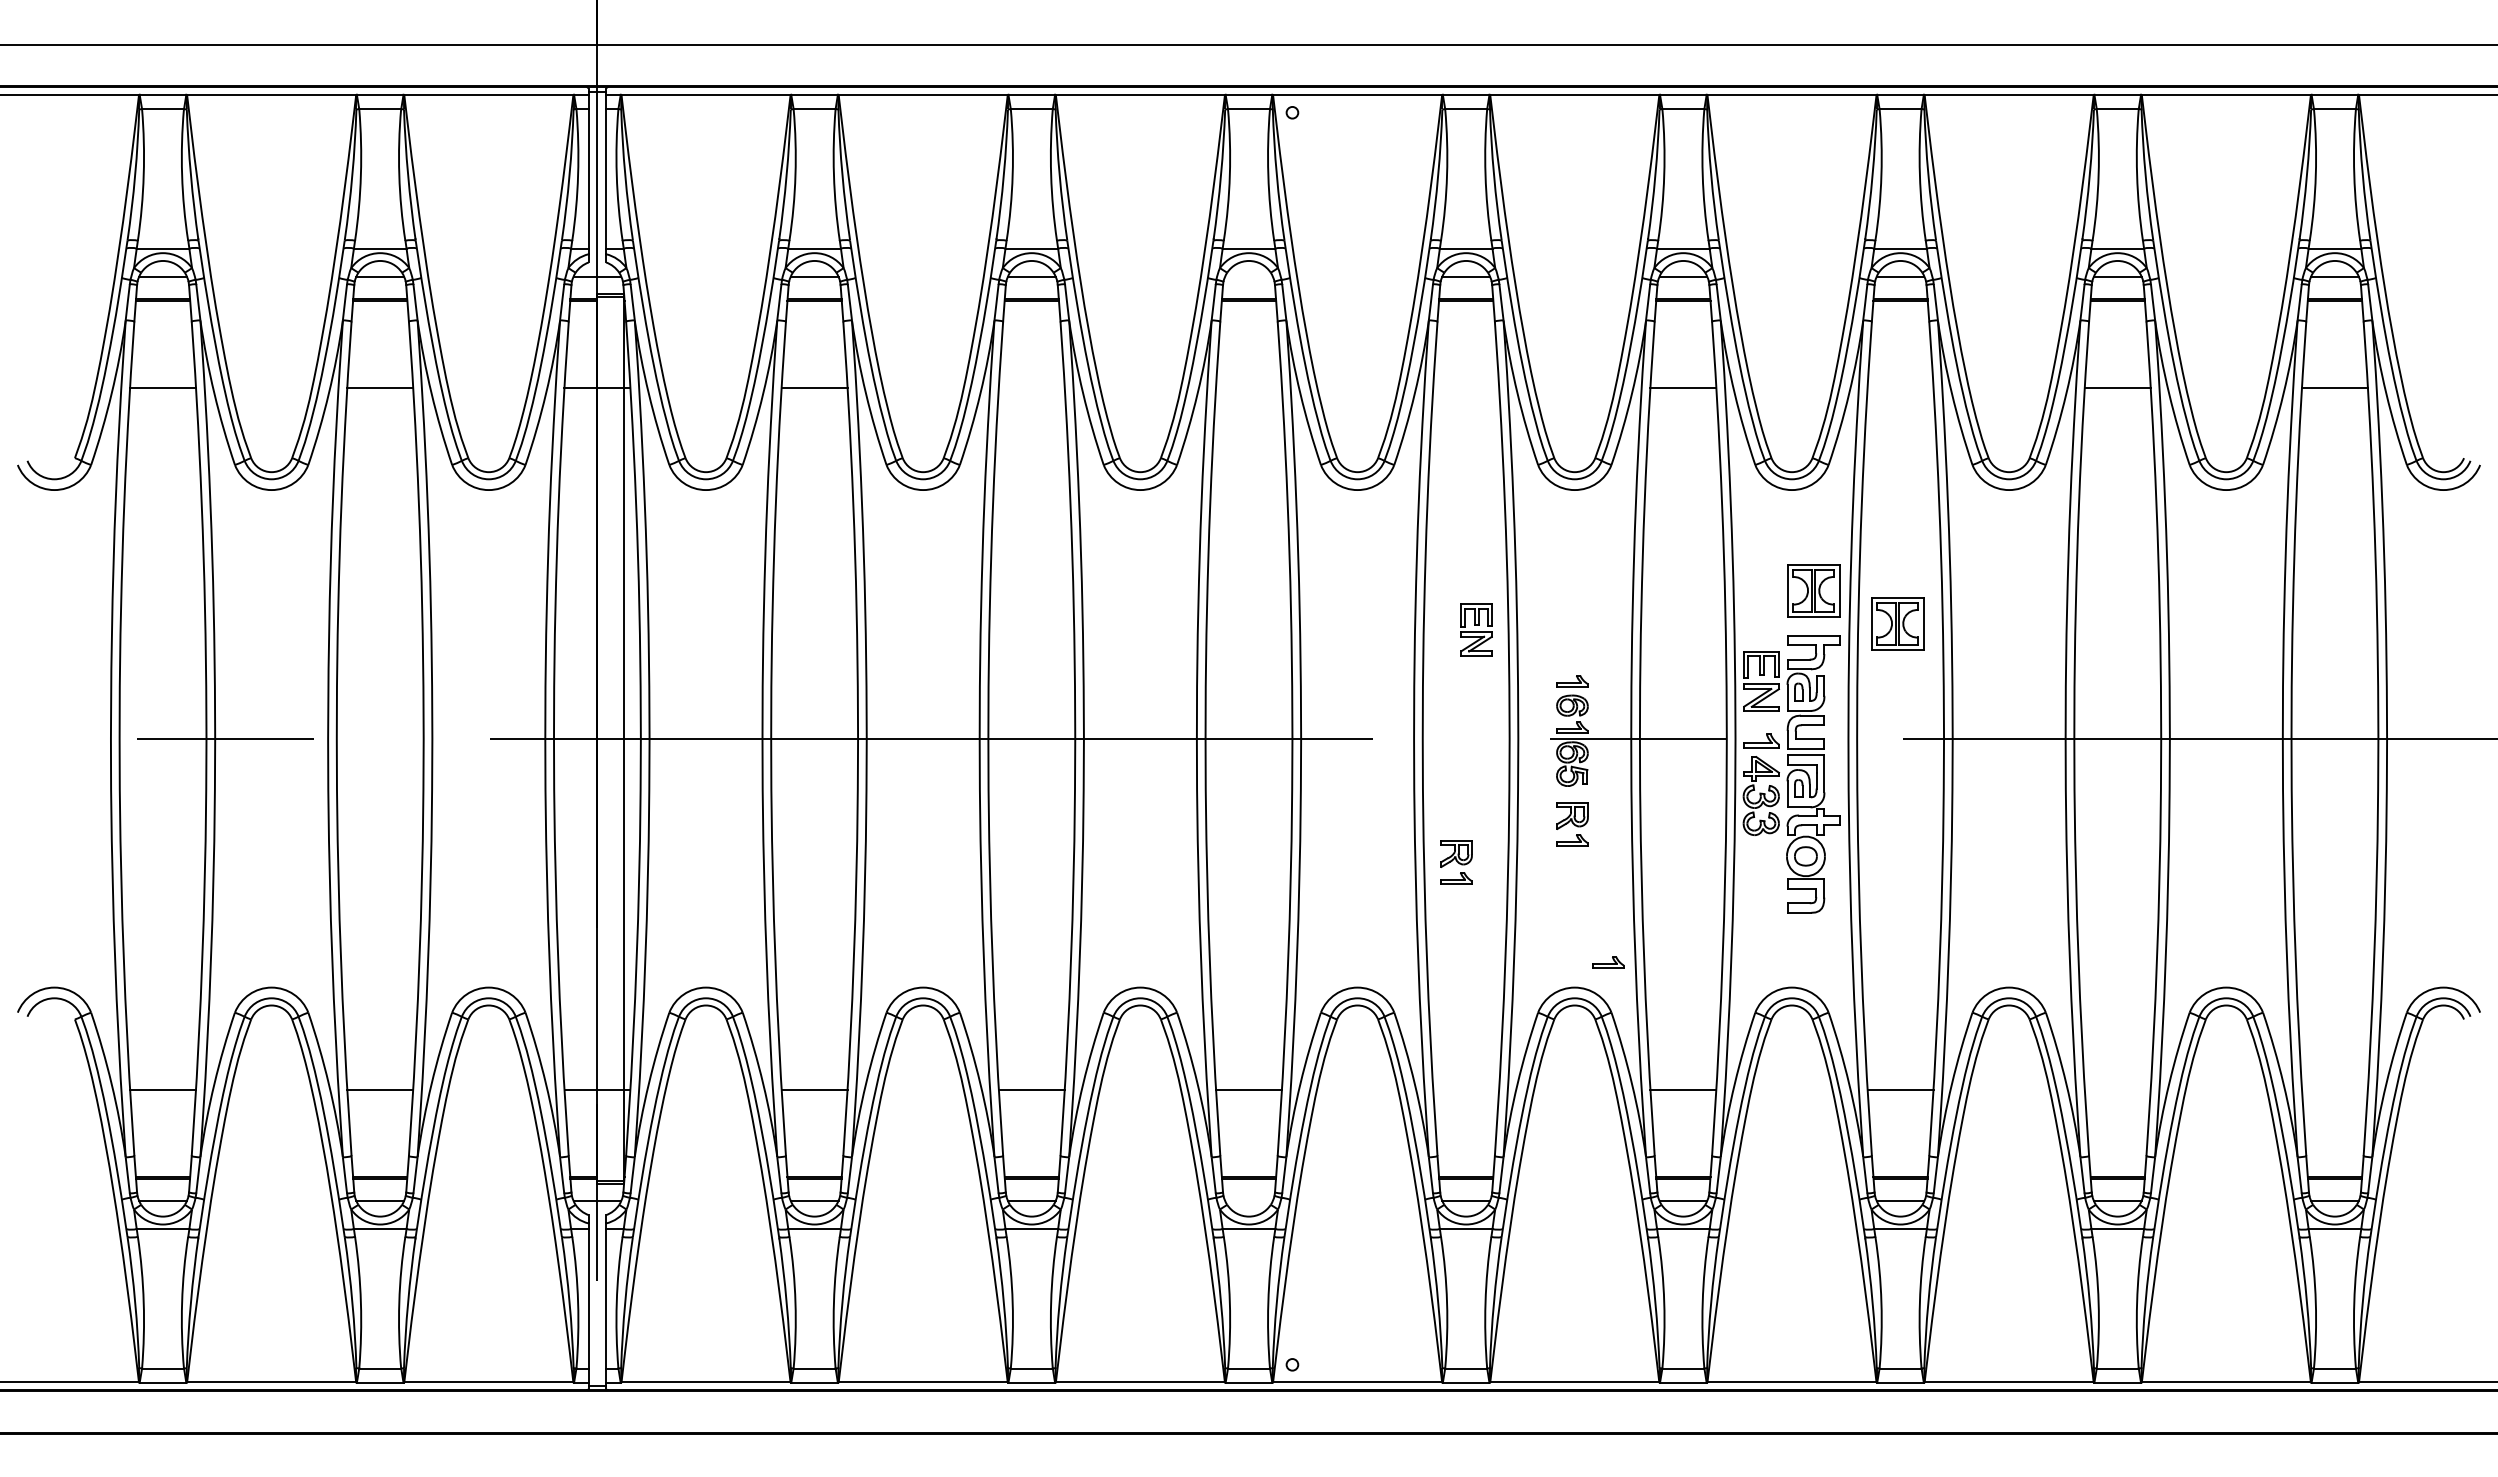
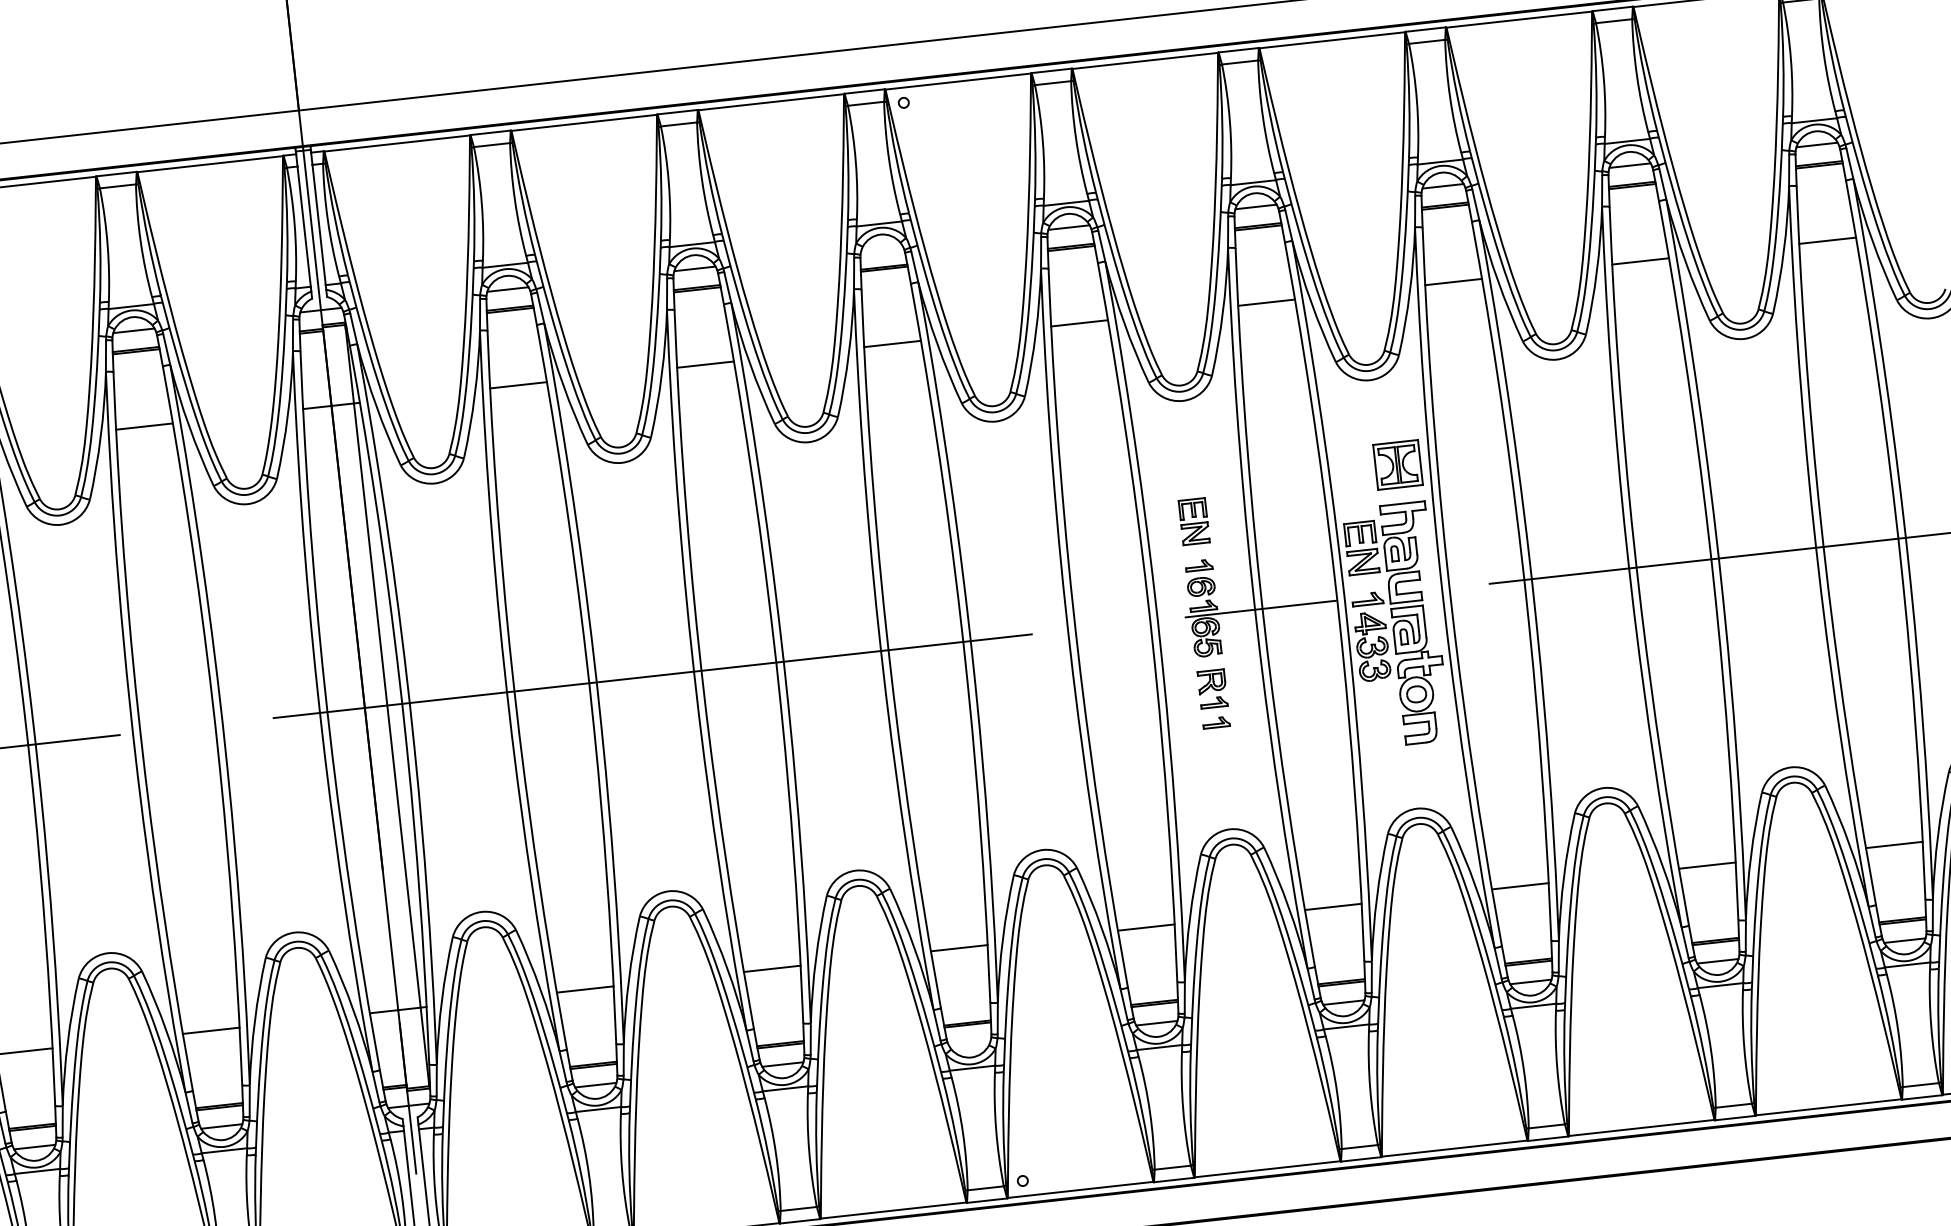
line: (1031, 388) -> (705, 365), added
line: (1248, 388) -> (892, 344), added
line: (1466, 388) -> (1079, 323), added
line: (1900, 388) -> (1453, 282), added
part: (1897, 623) -> (1473, 485), removed
part: (1476, 629) -> (1194, 521), moved
part: (1456, 862) -> (1116, 732), removed
part: (1608, 962) -> (1216, 722), moved
line: (1466, 1089) -> (1146, 927), added
line: (2117, 1089) -> (1707, 865), added
line: (2334, 1089) -> (1893, 844), added

